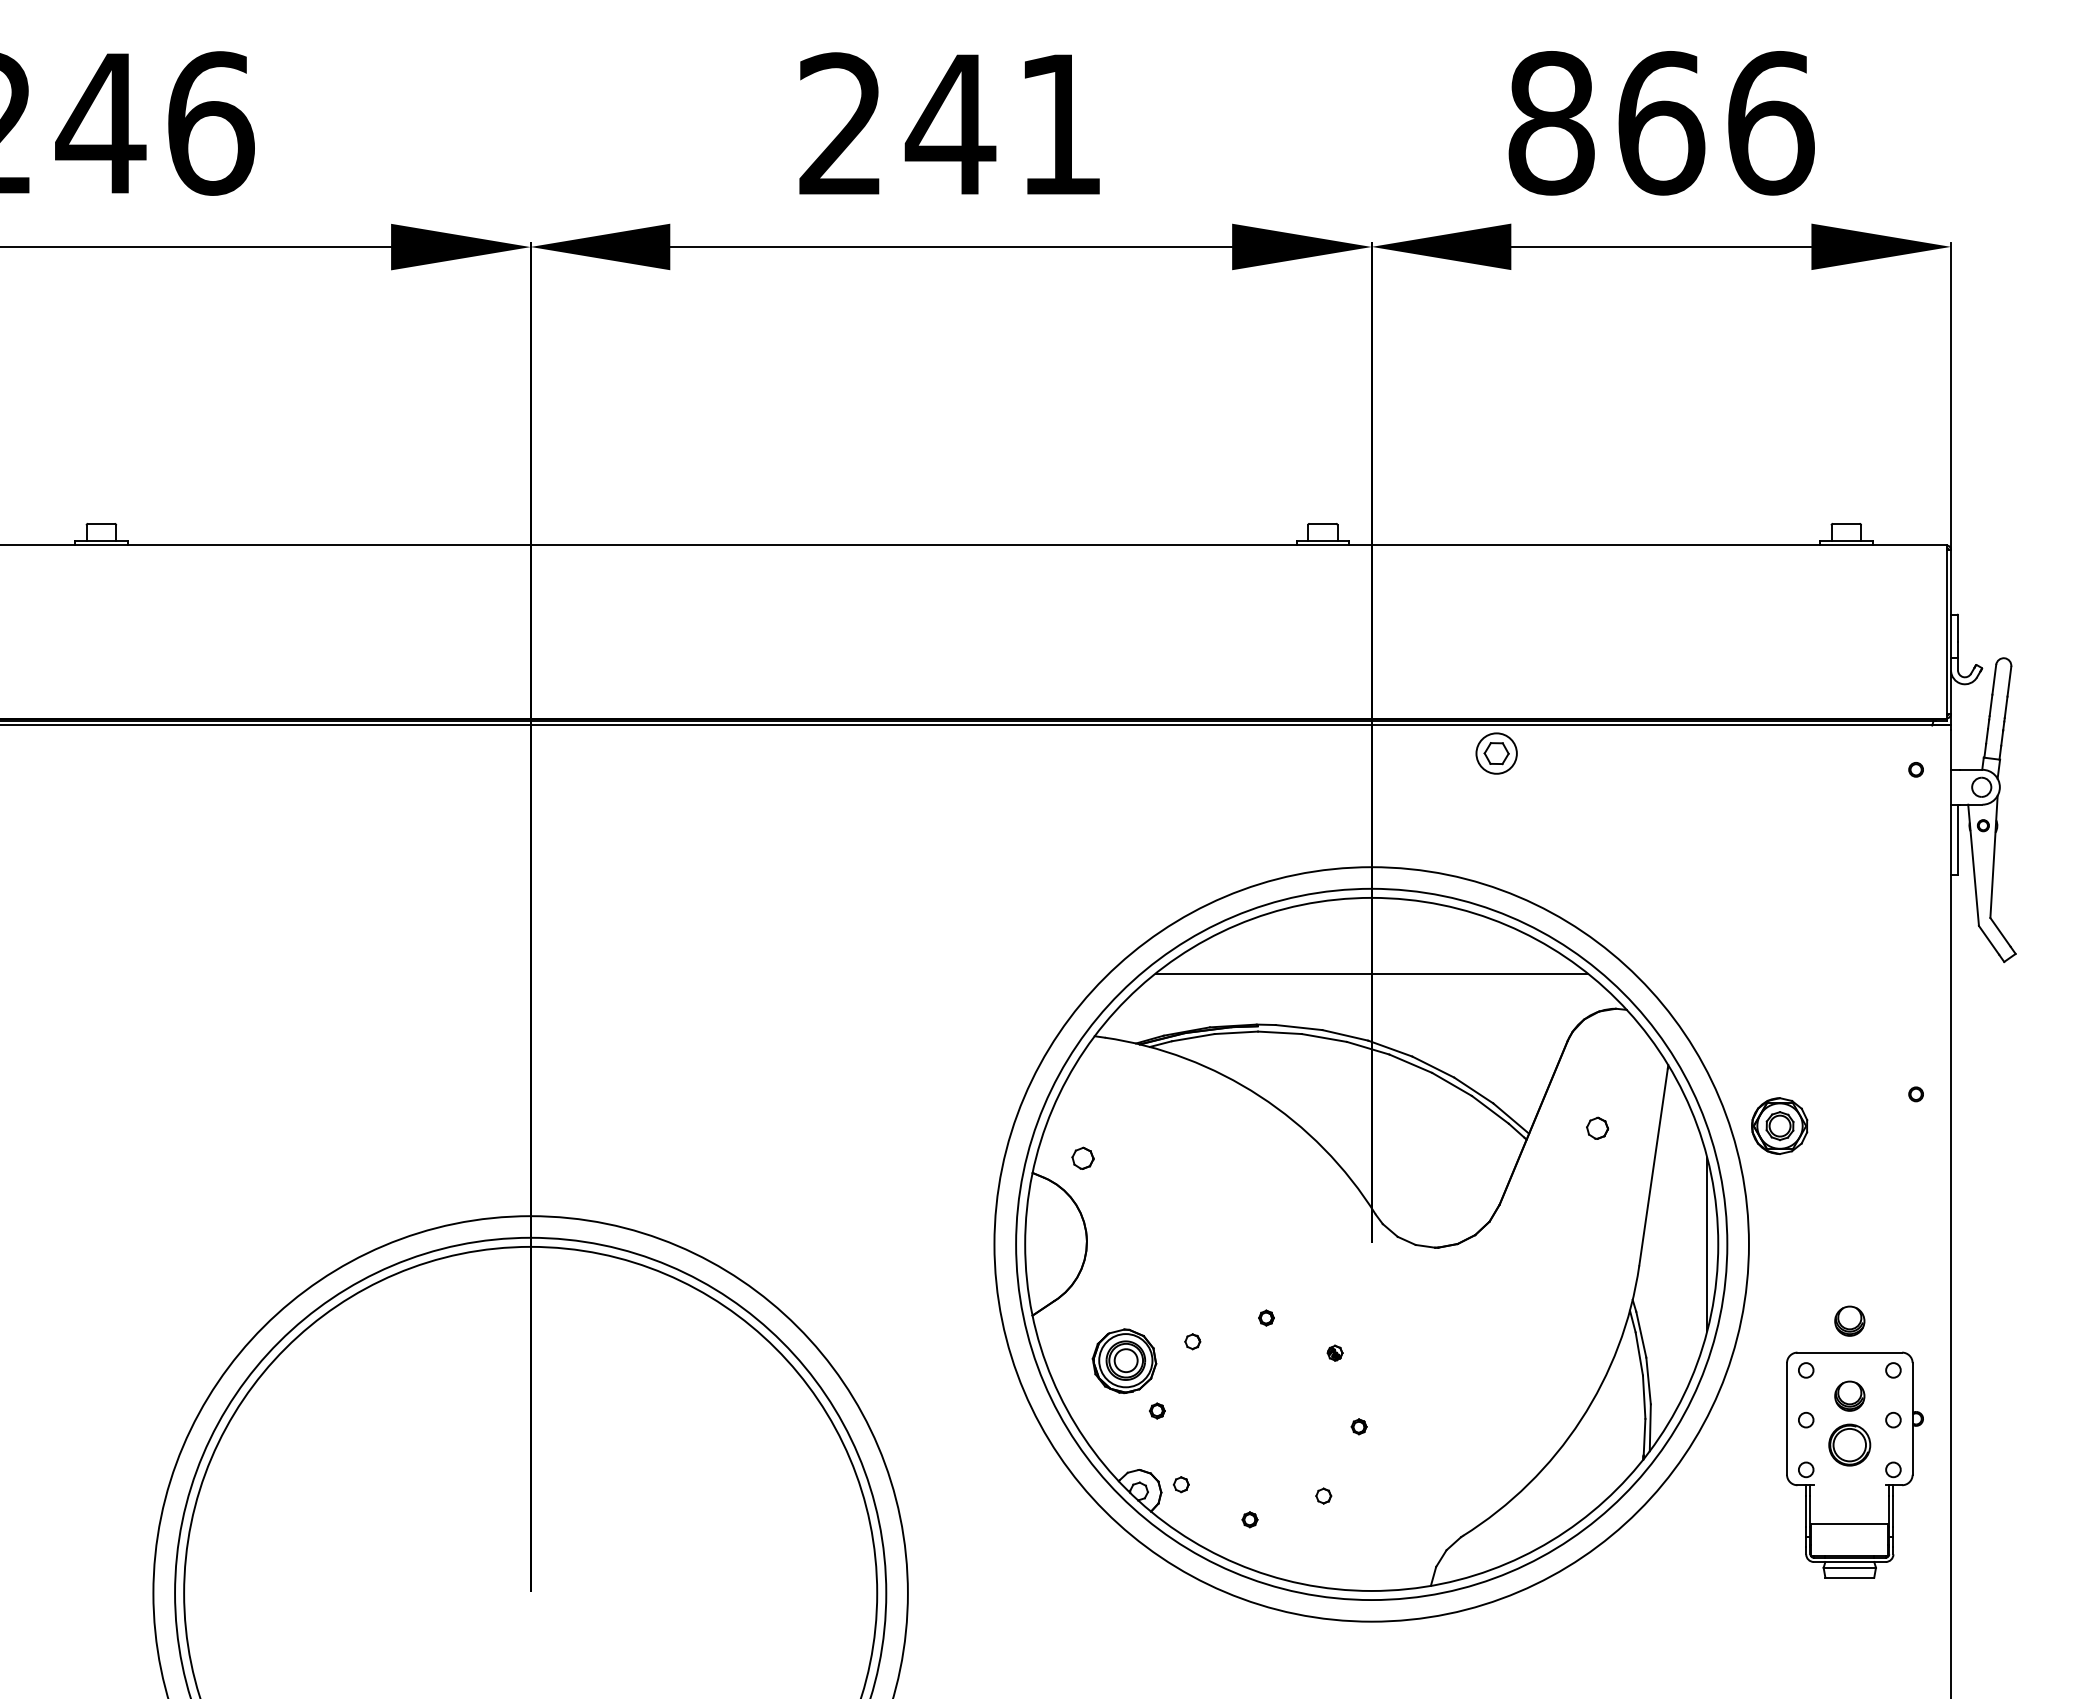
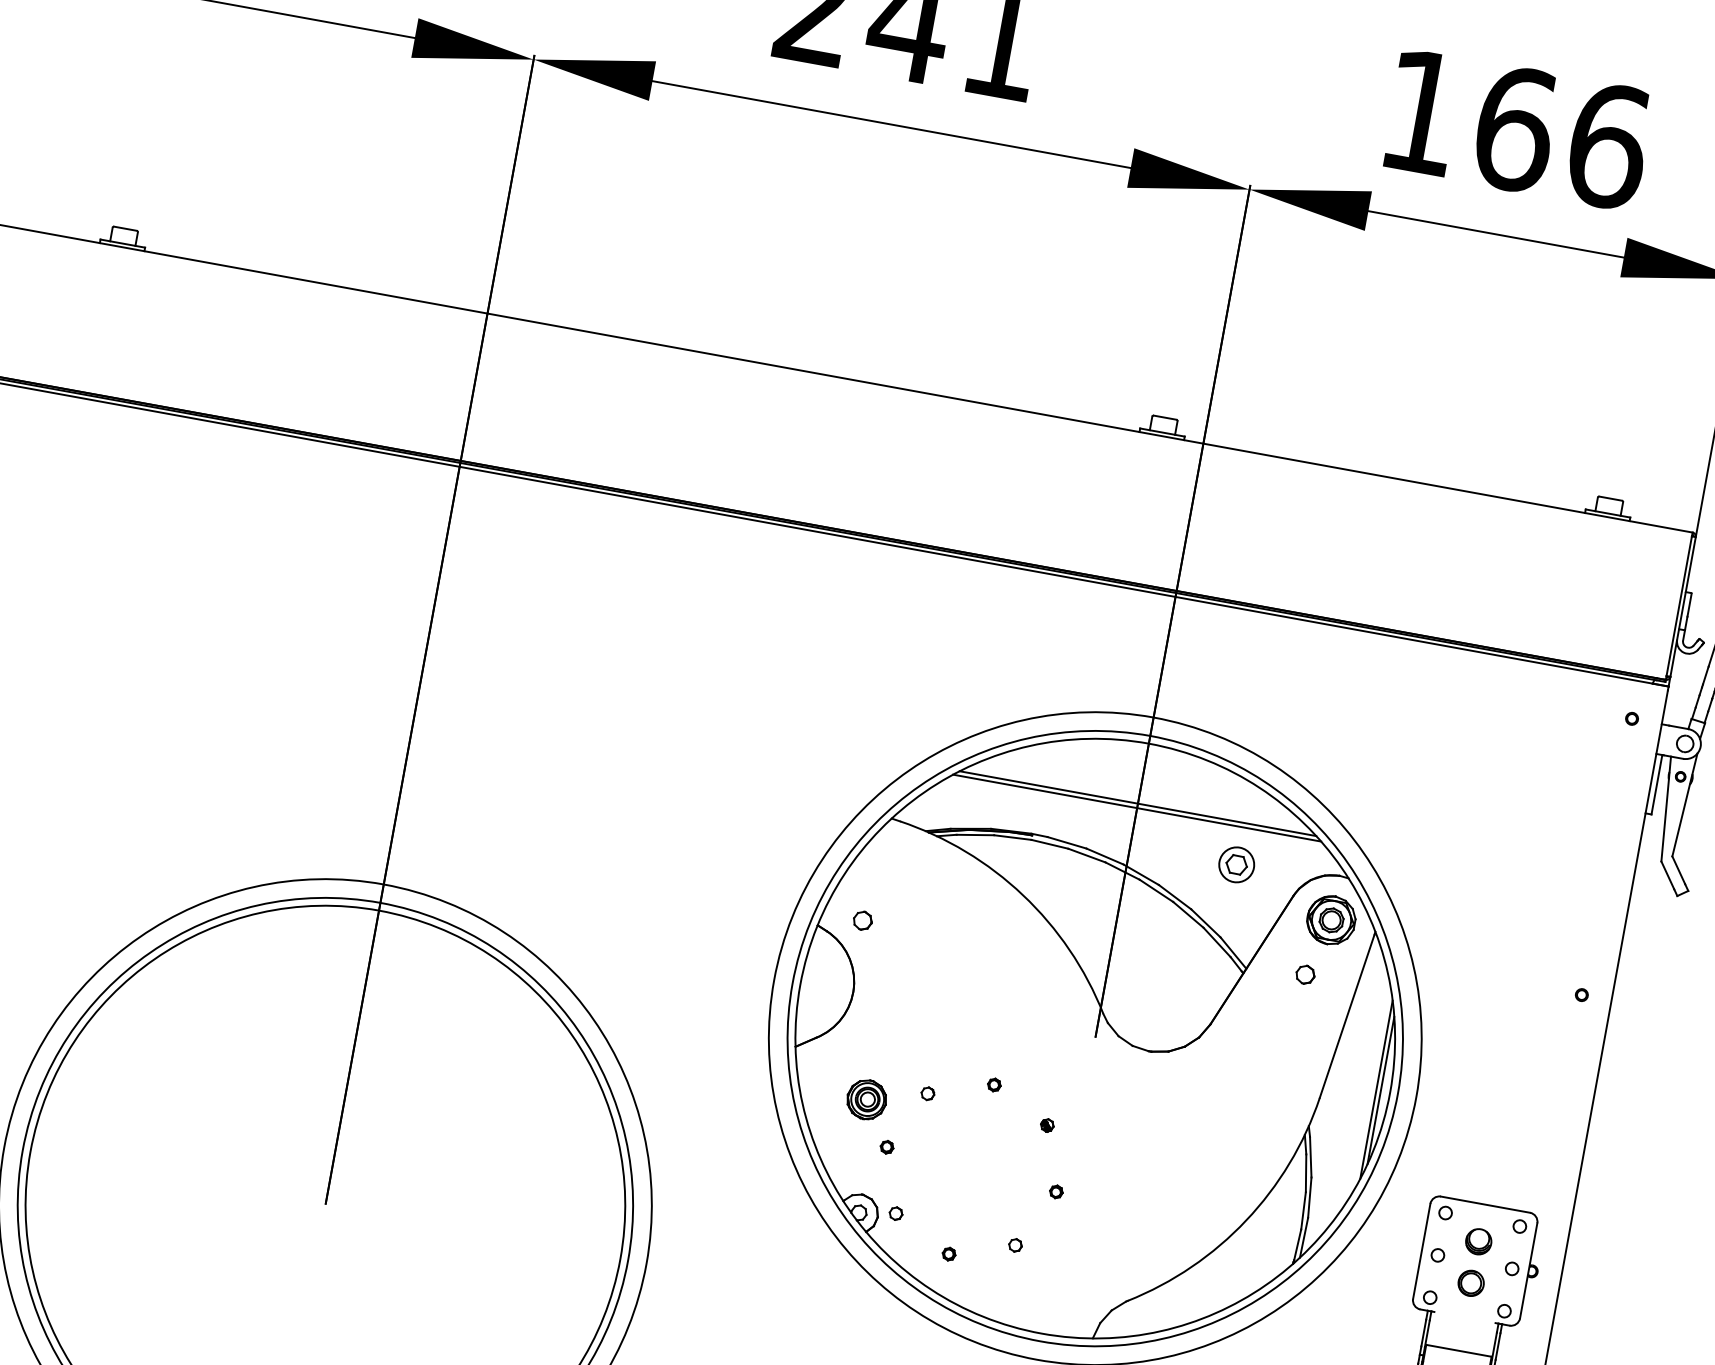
text: (1551, 123) -> (1421, 112), 866 -> 166
part: (1496, 753) -> (1236, 864), moved
line: (1371, 968) -> (1137, 803), added
part: (1779, 1125) -> (1331, 919), moved
line: (1702, 1244) -> (1376, 1089), added
part: (1849, 1320) -> (1490, 1177), removed
part: (1124, 1360) -> (866, 1099), size x0.71
part: (1849, 1444) -> (1470, 1282), size x0.71

